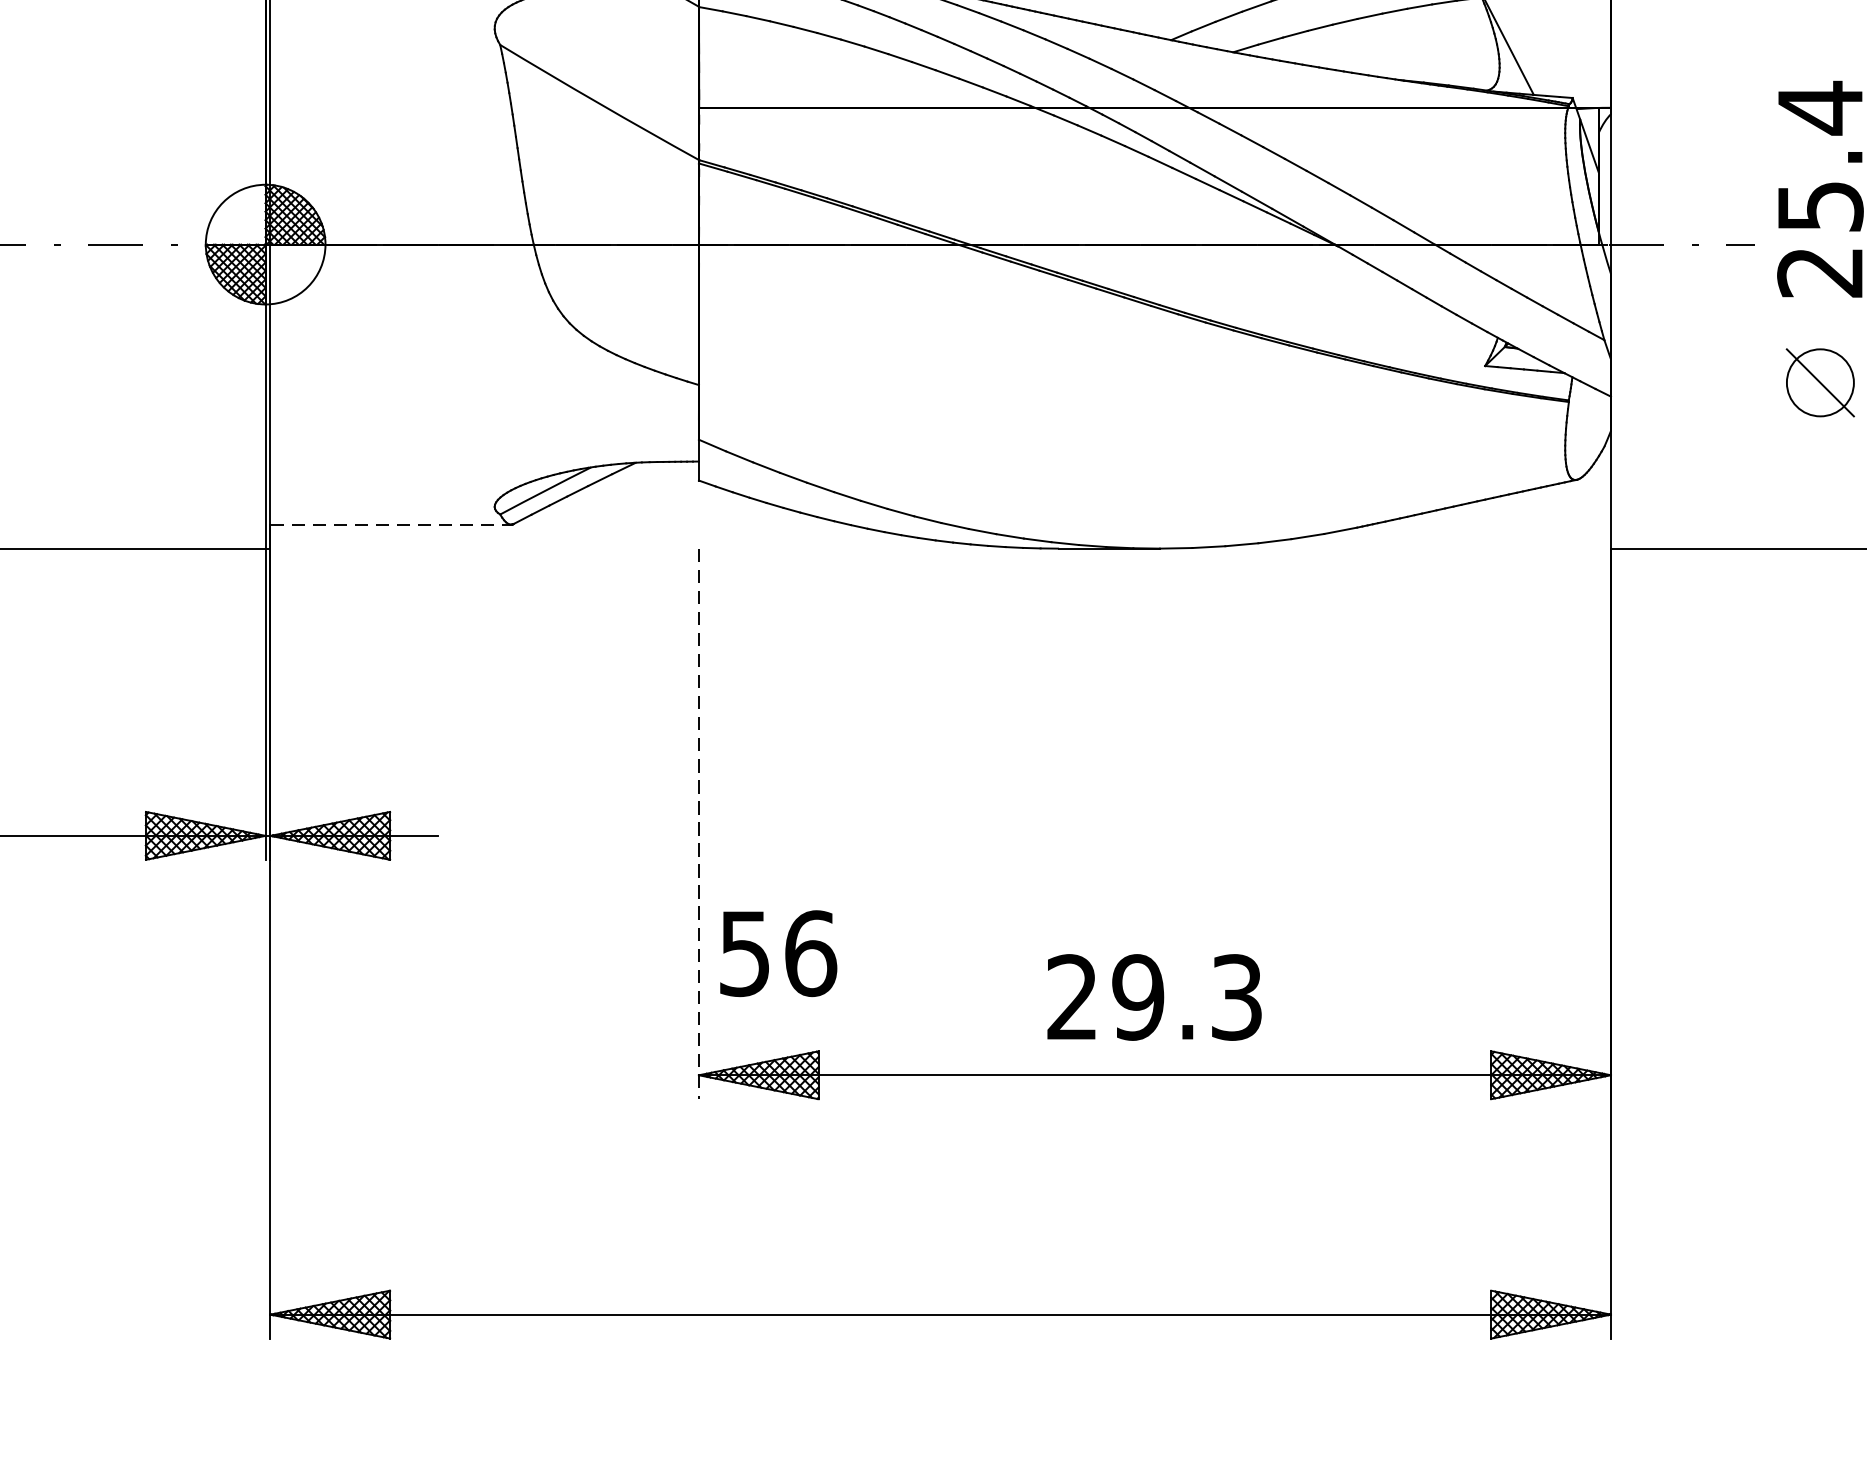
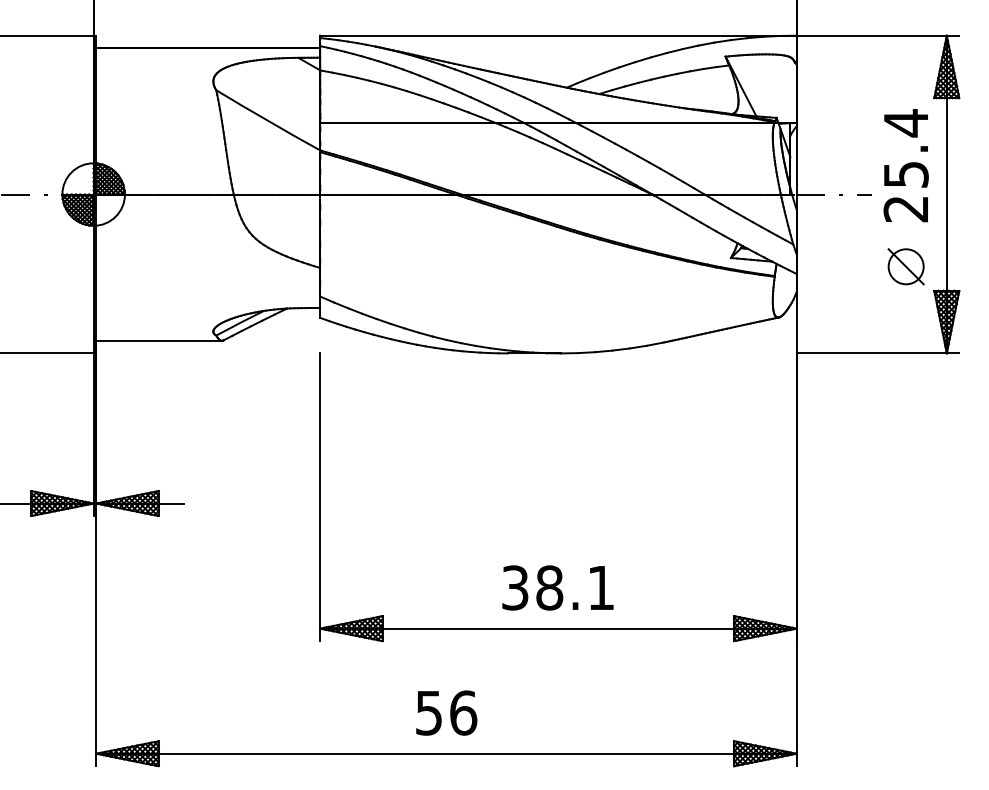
line: (391, 523) -> (159, 340), dashed -> solid
line: (699, 824) -> (320, 497), dashed -> solid
text: (778, 952) -> (446, 712), moved
text: (1155, 996) -> (558, 587), 29.3 -> 38.1

